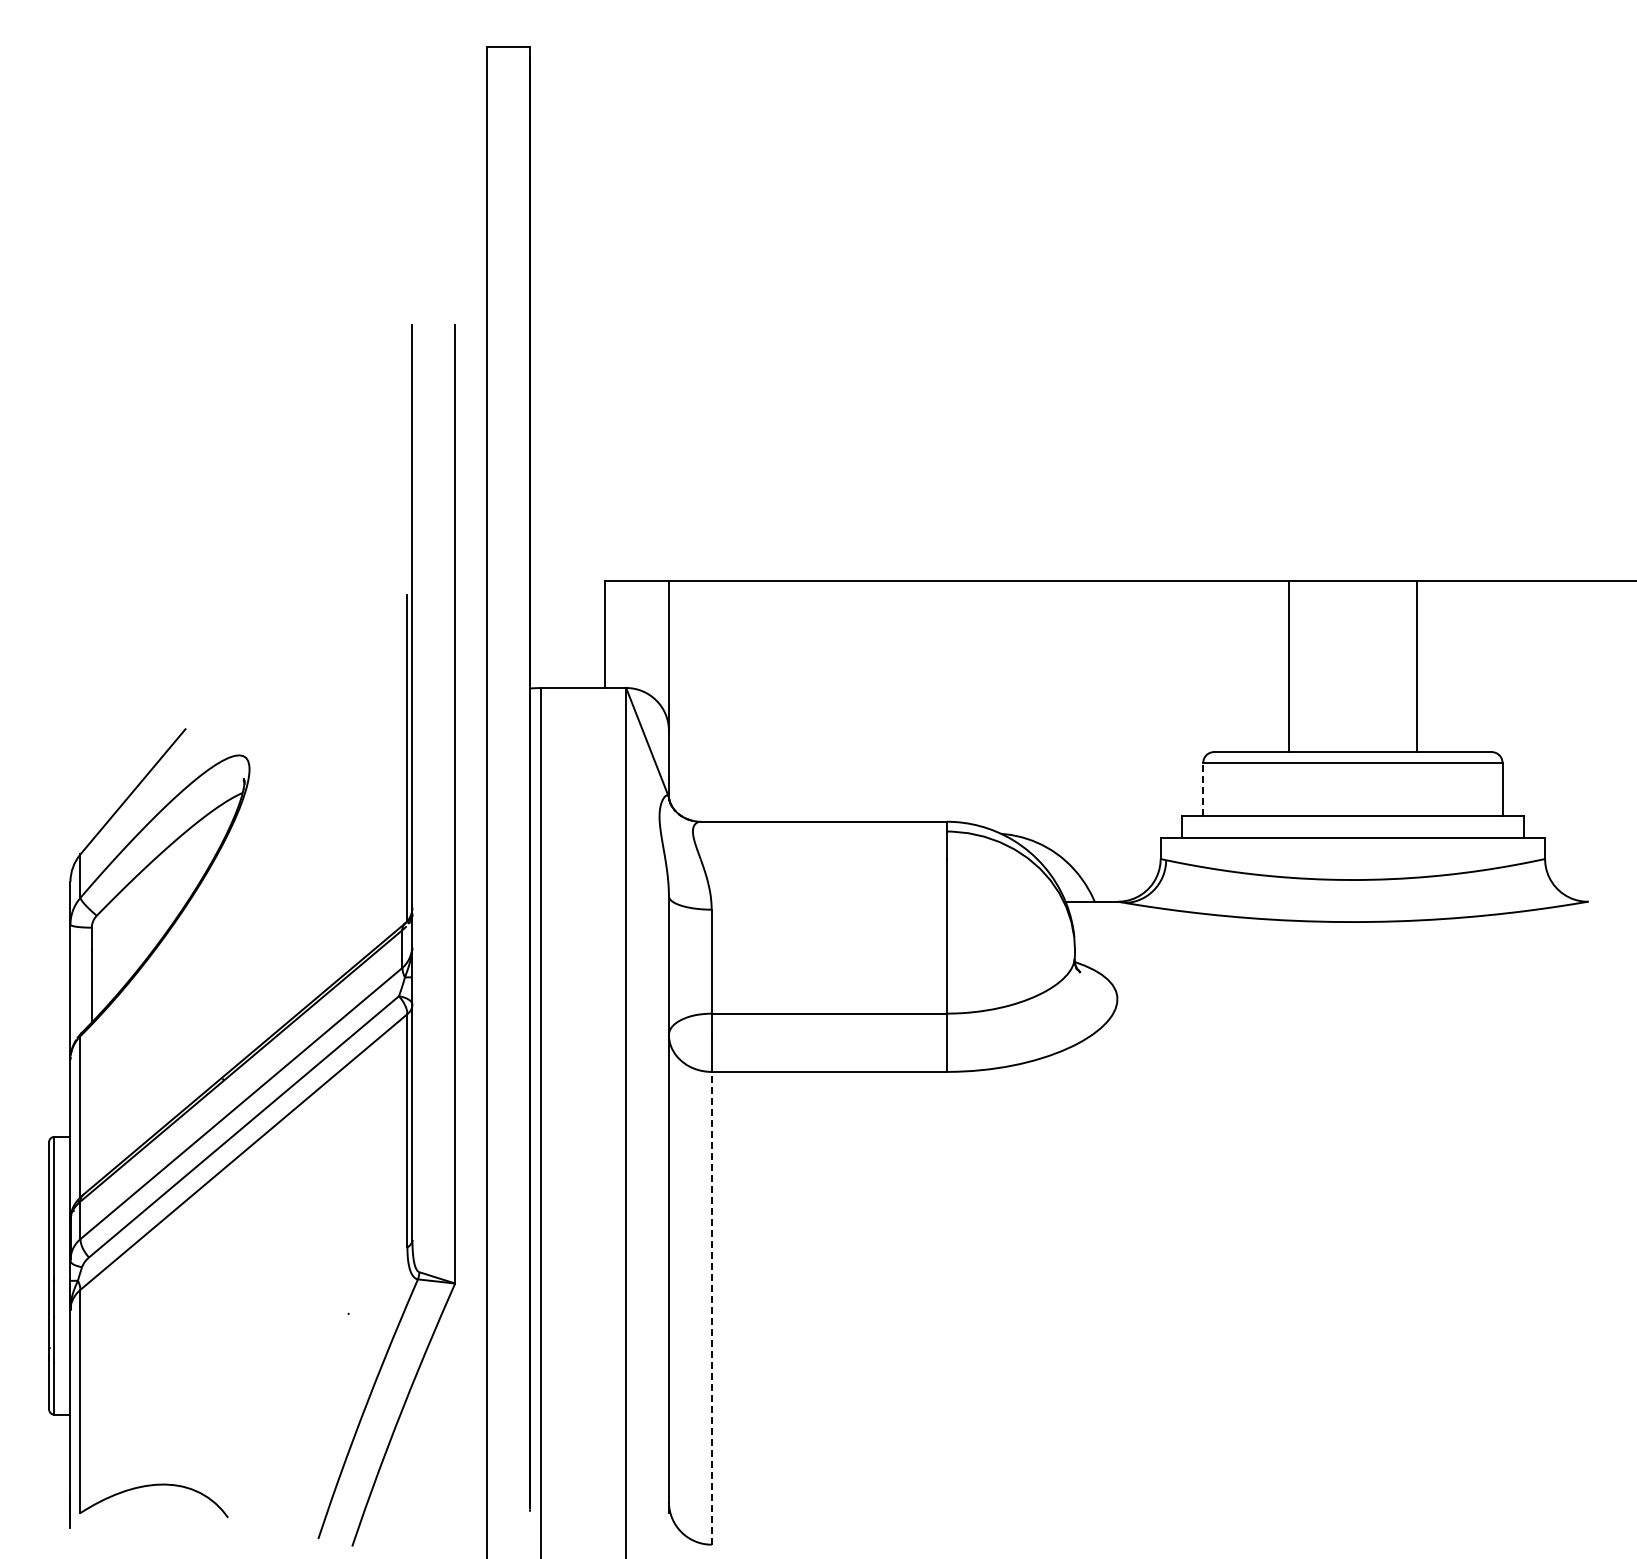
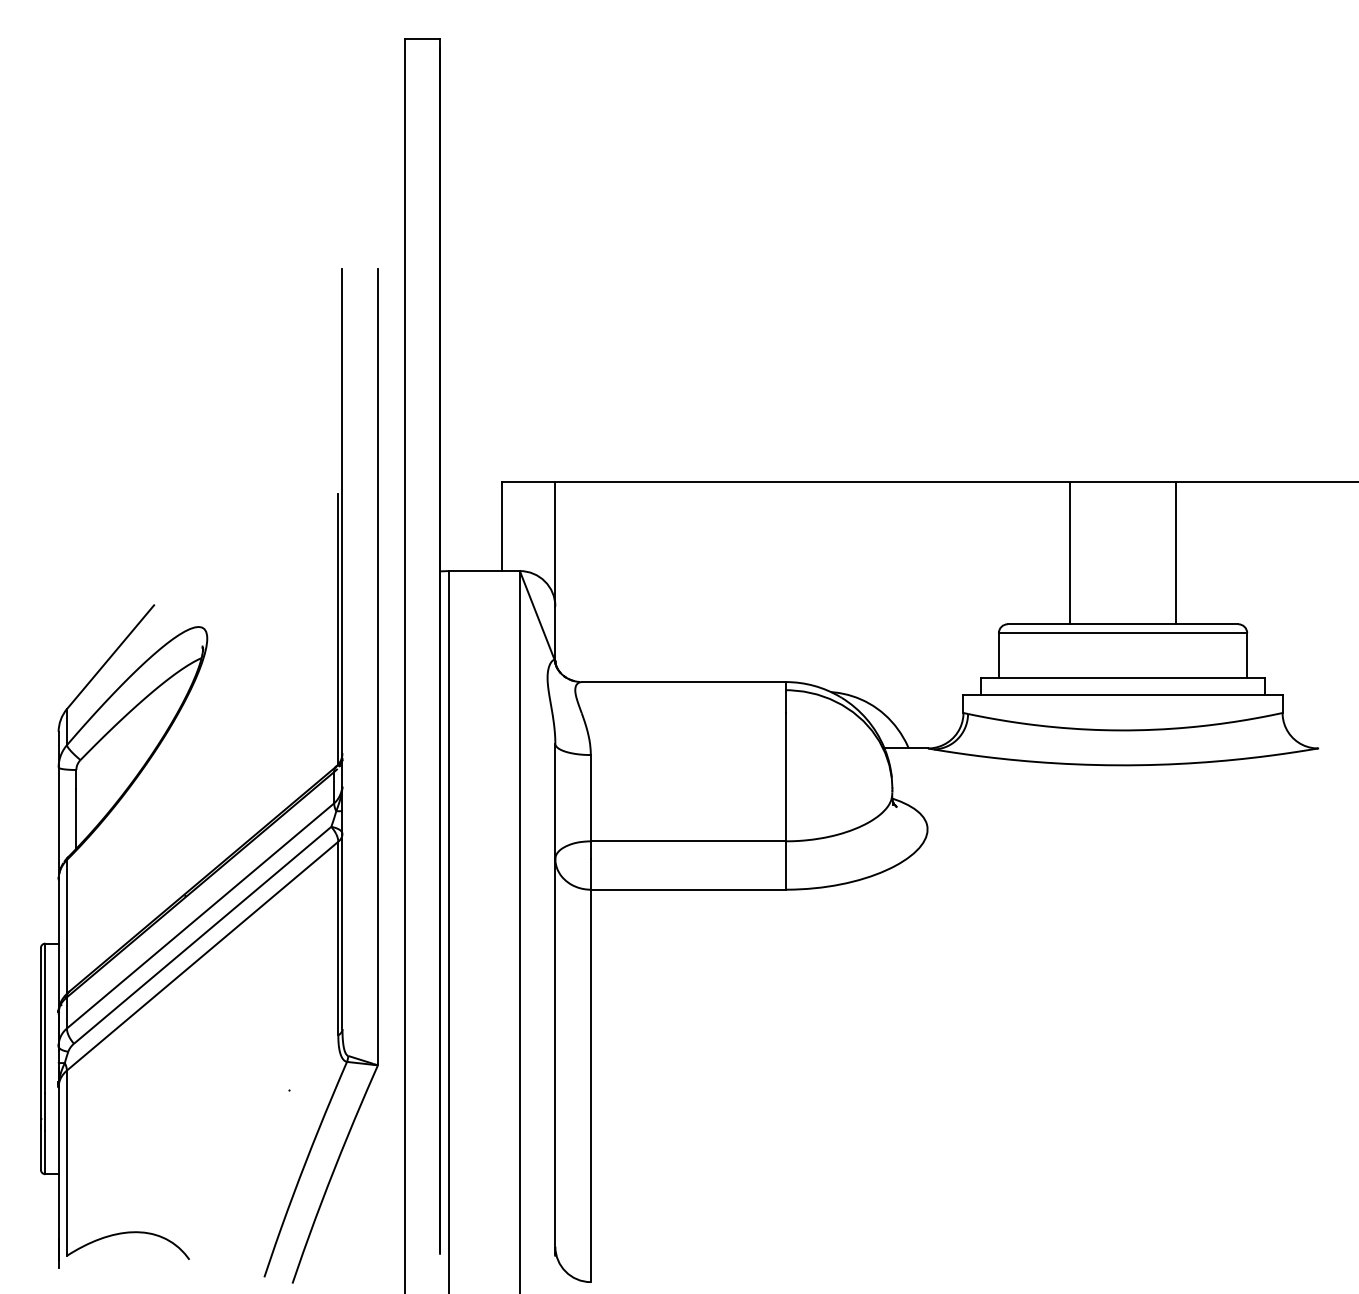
line: (1203, 789) -> (999, 655), dashed -> solid
line: (711, 1307) -> (590, 1085), dashed -> solid

